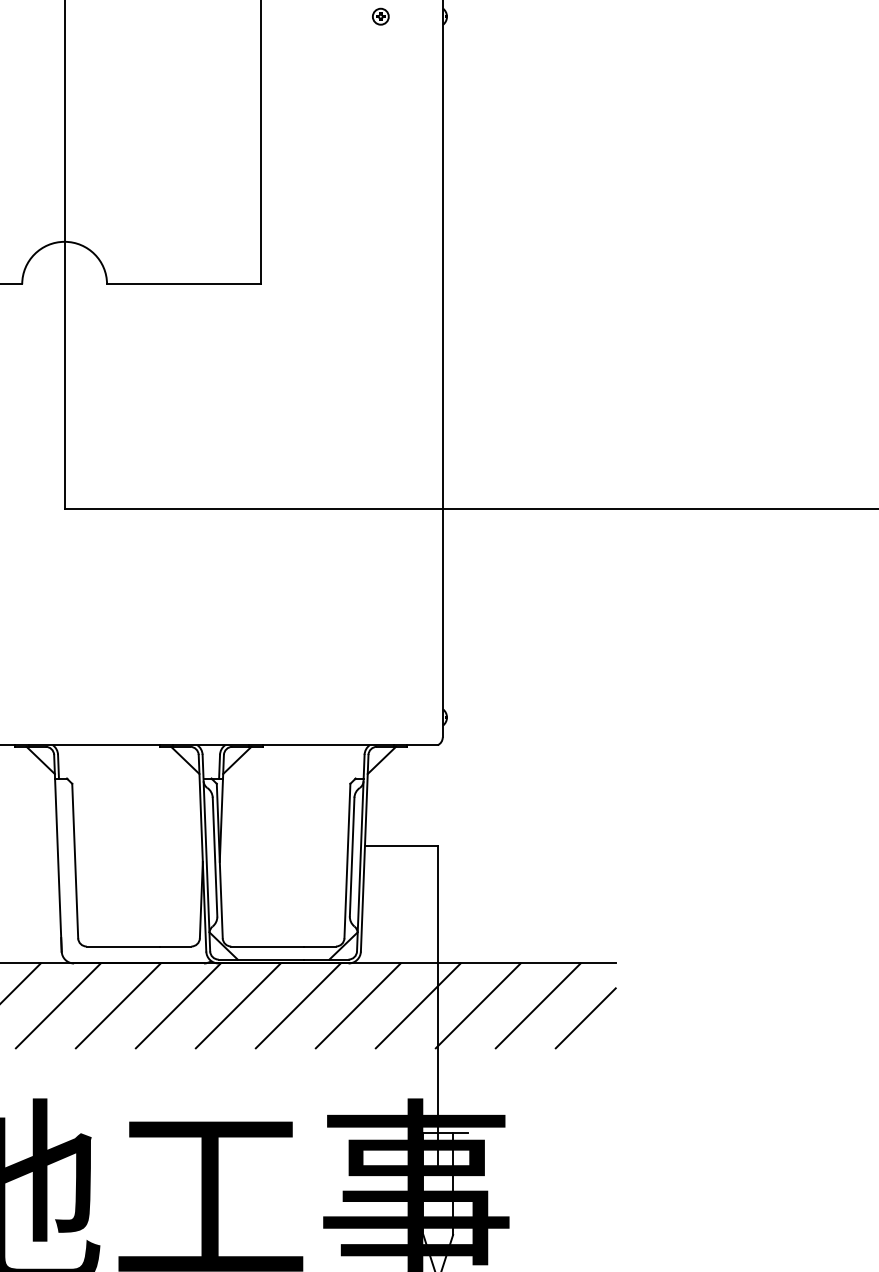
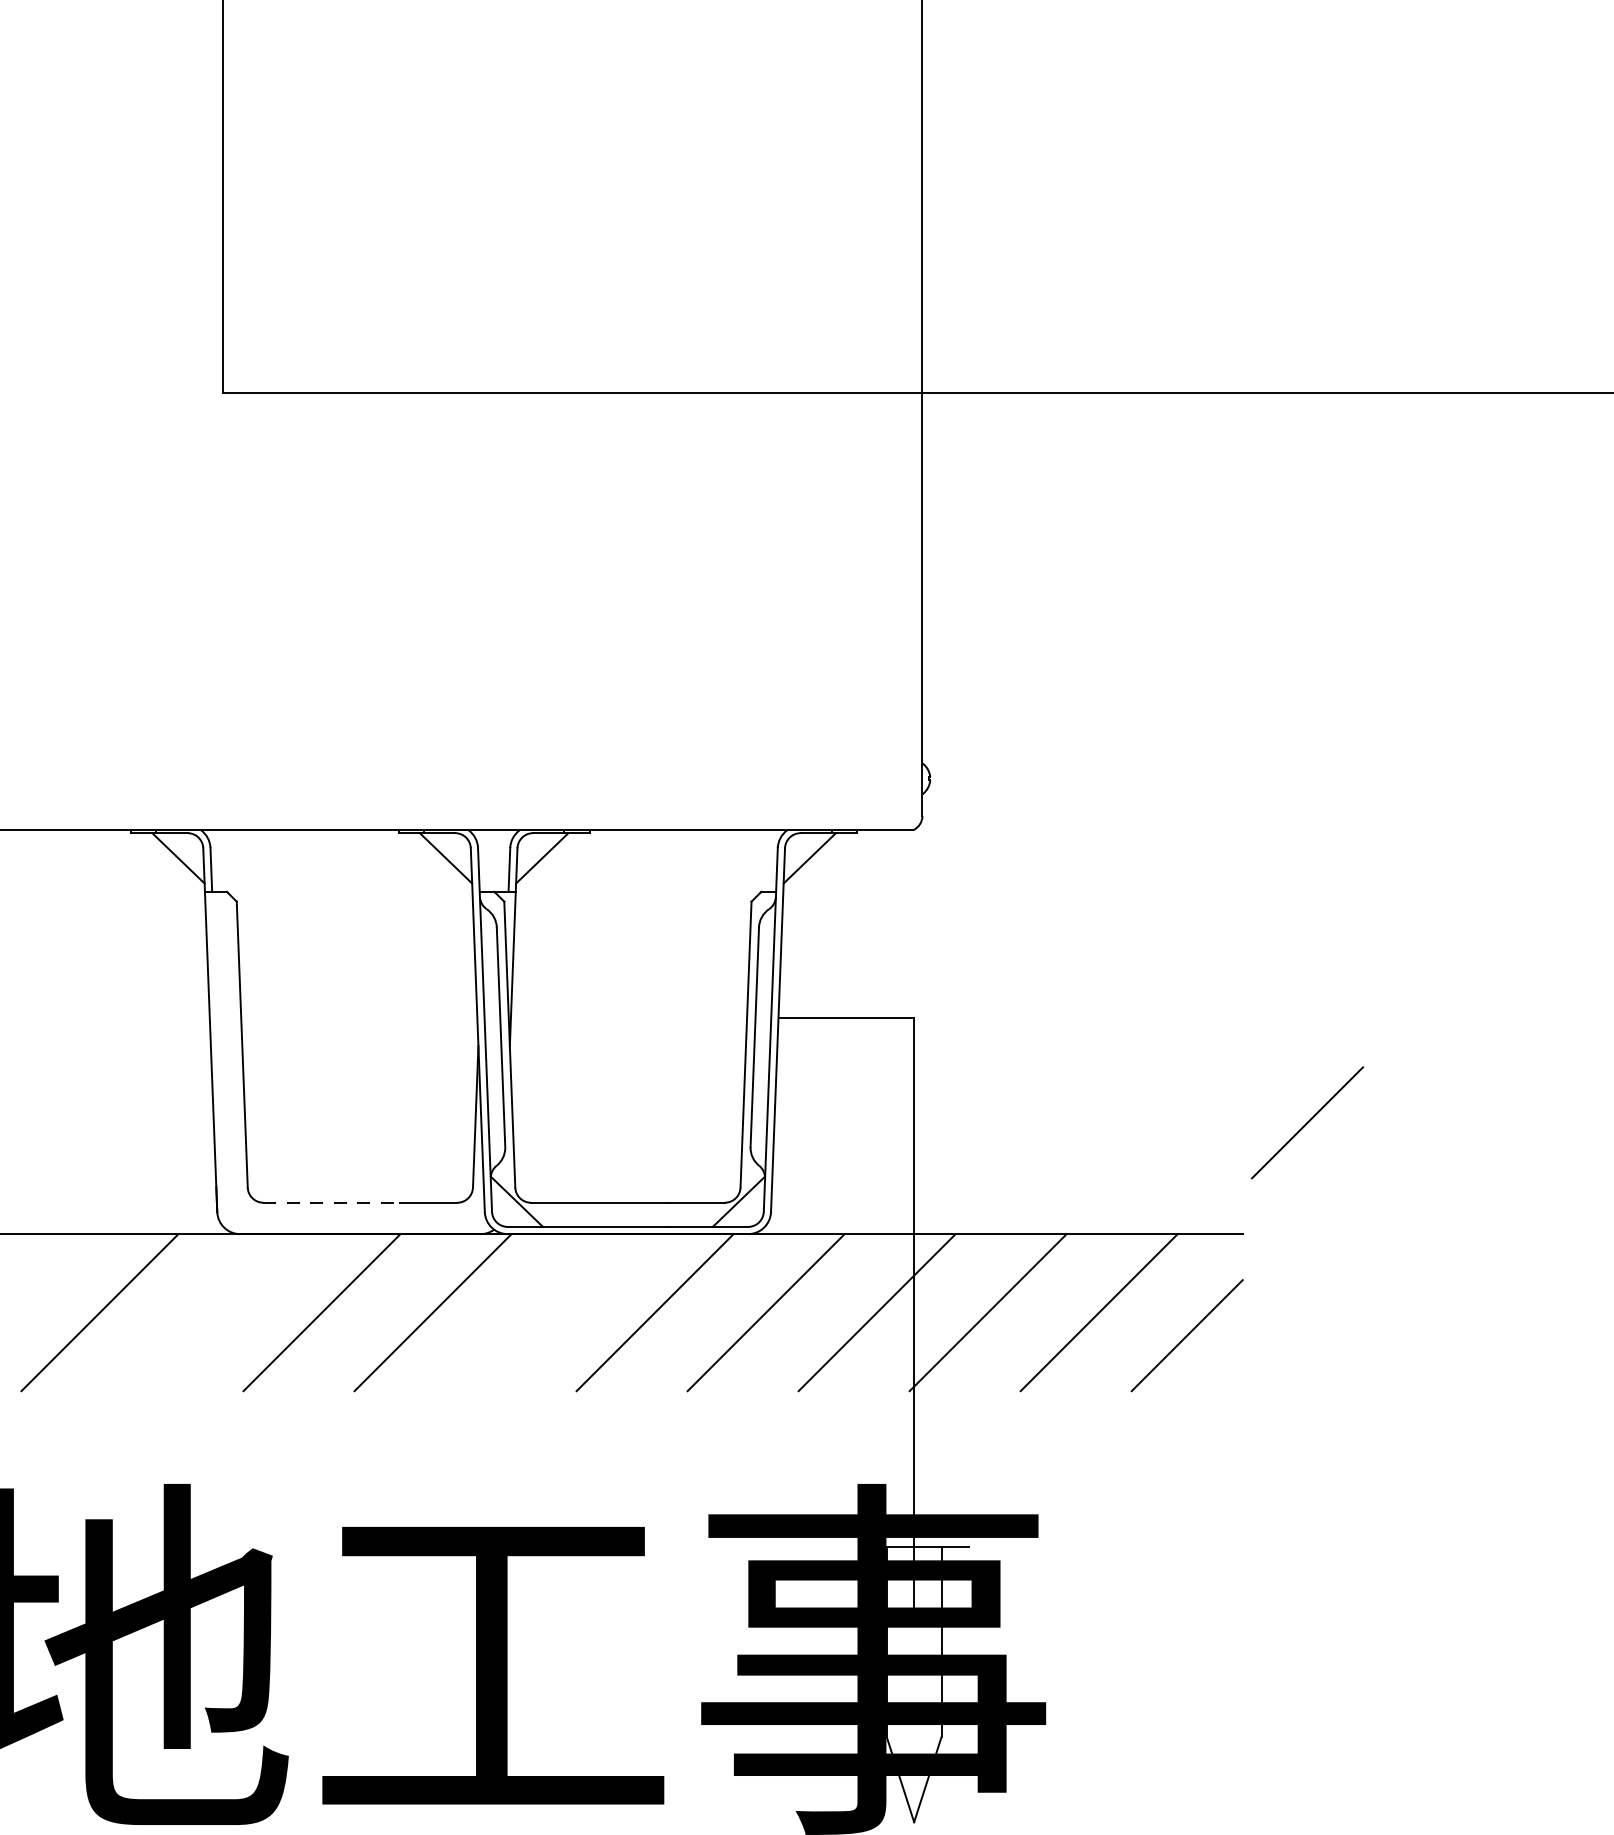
line: (650, 903) -> (1306, 1123), added
line: (123, 946) -> (331, 1202), solid -> dashed
line: (57, 1005) -> (209, 1311), removed
line: (237, 1005) -> (542, 1311), removed

